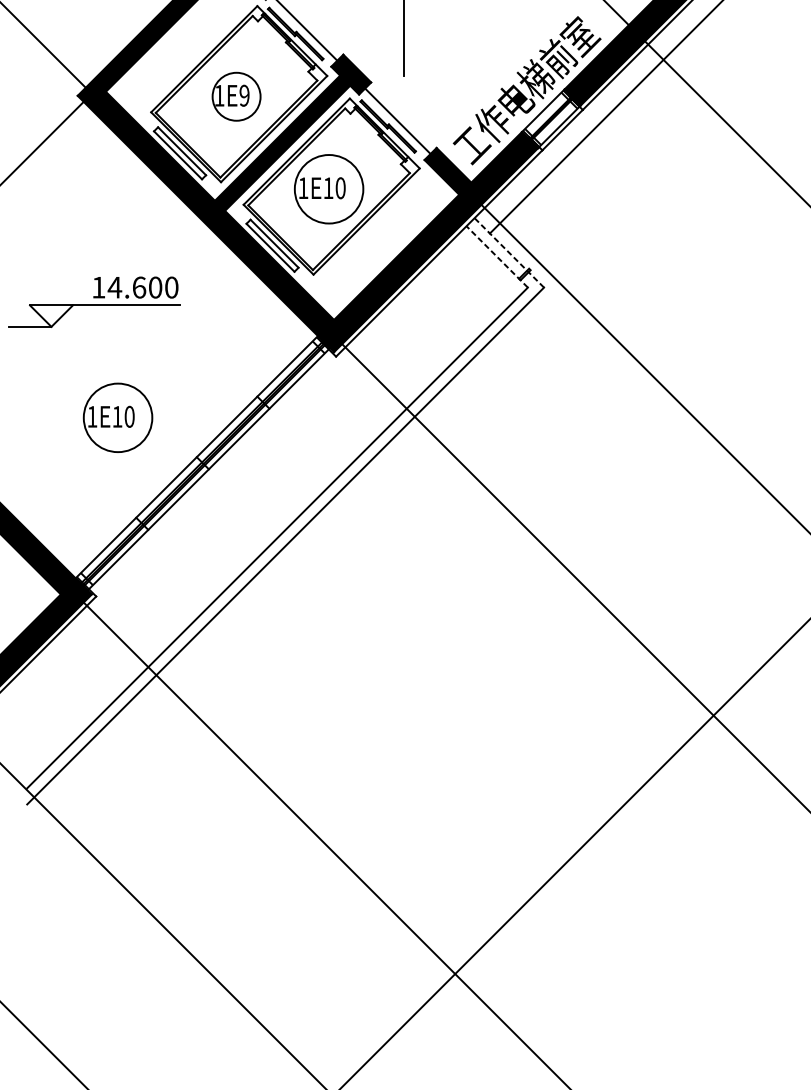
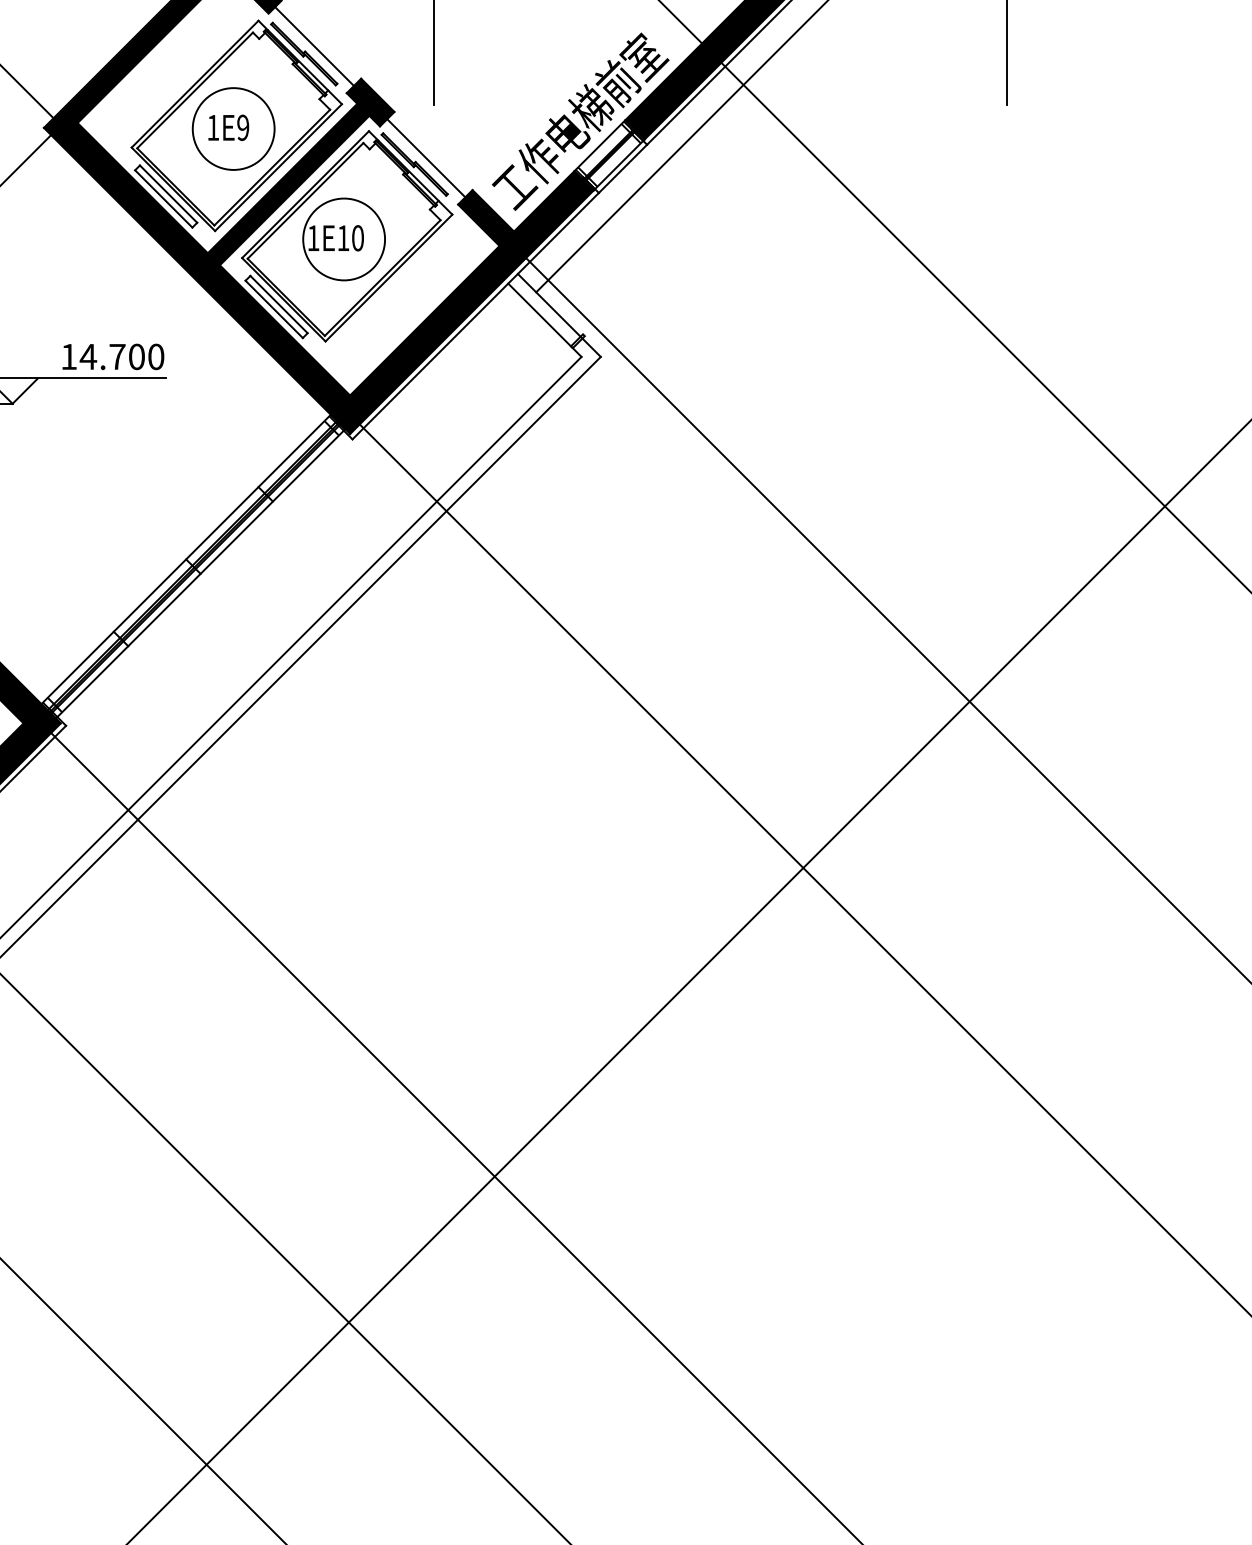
circle: (236, 96) -> (233, 128), size x1.43
line: (509, 252) -> (559, 315), dashed -> solid
line: (496, 257) -> (544, 320), dashed -> solid
text: (139, 287) -> (117, 356), 14.600 -> 14.700
part: (117, 417) -> (91, 512), removed

